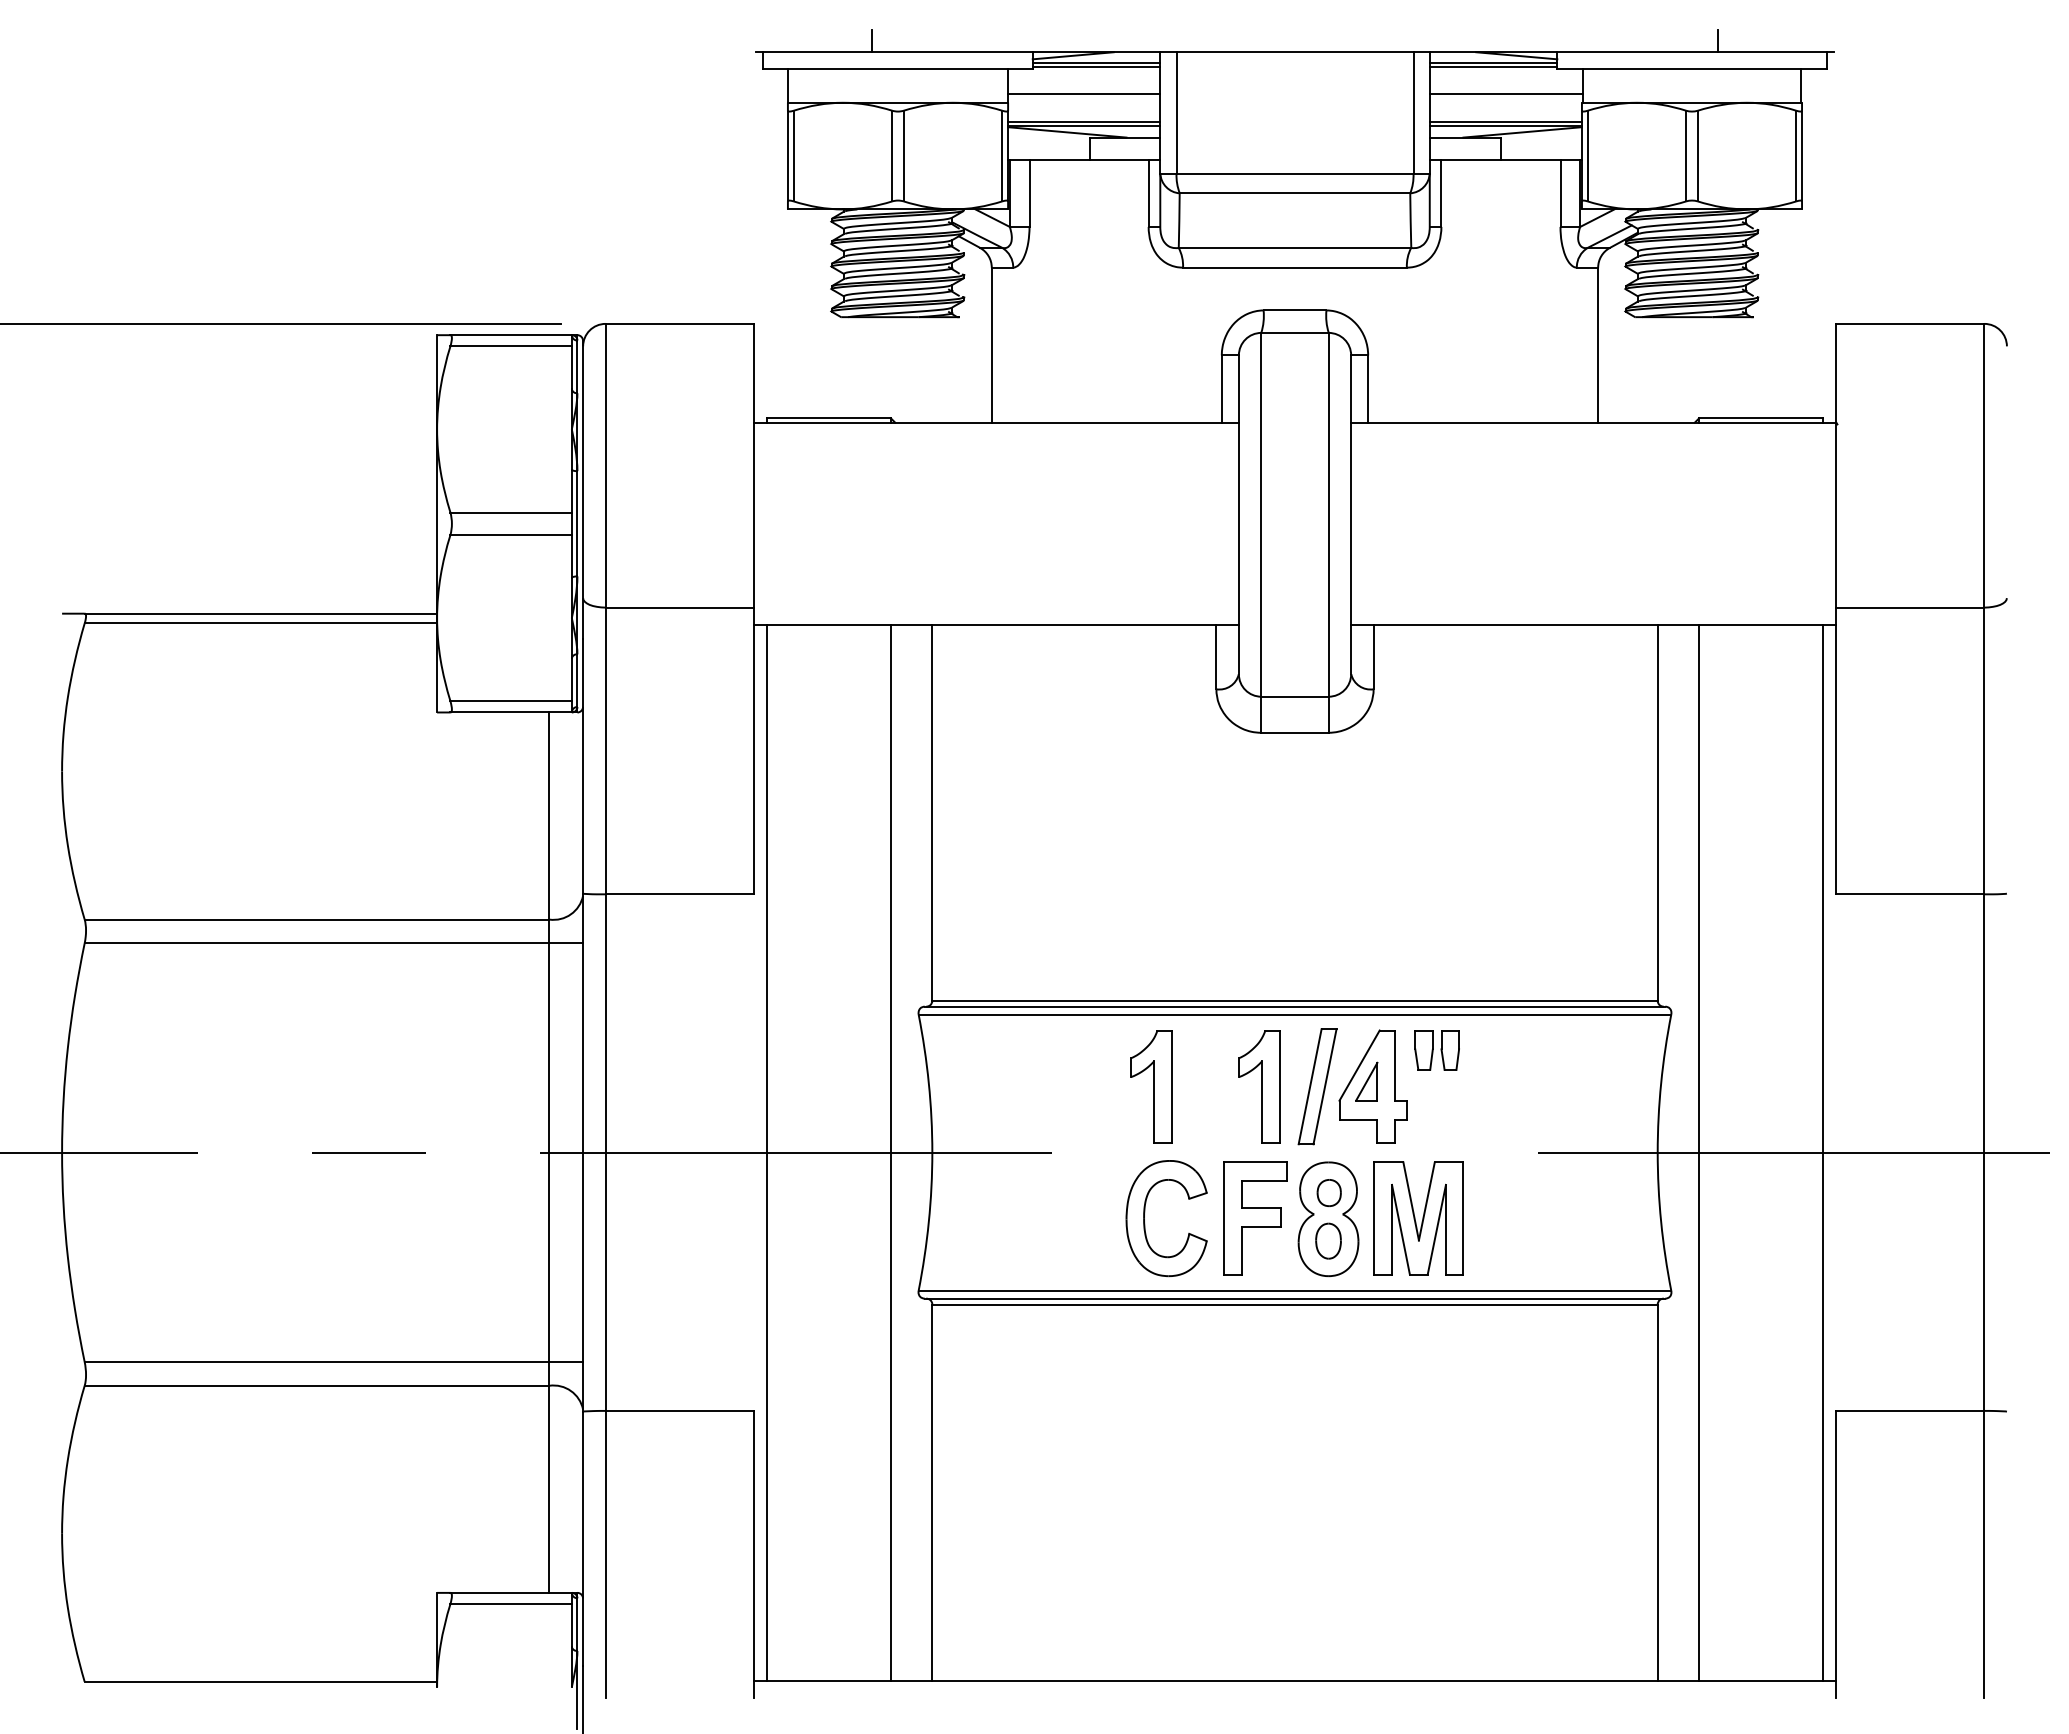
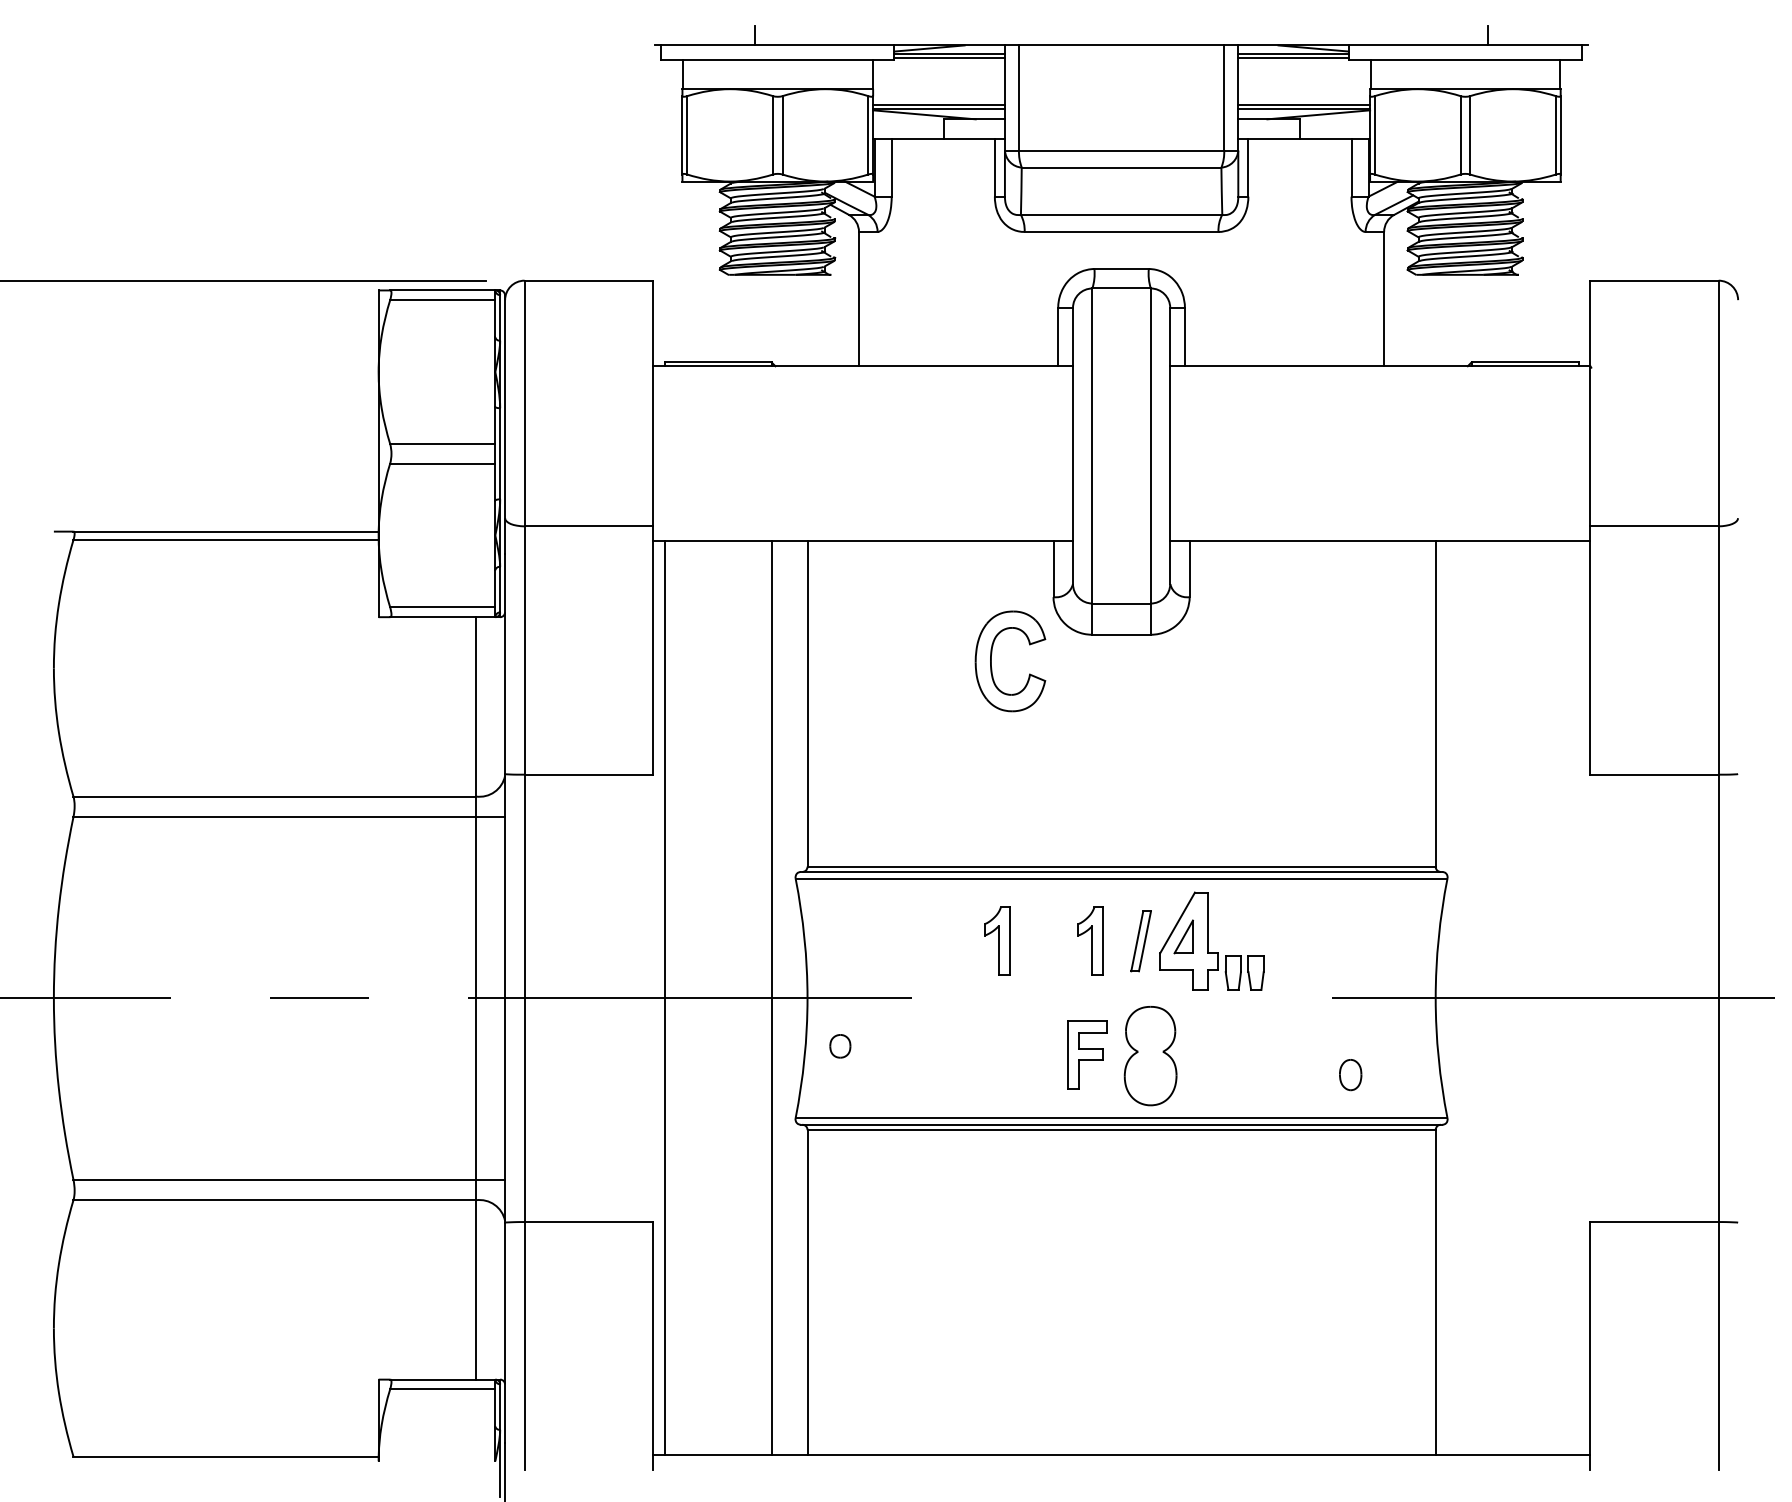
line: (1083, 94) -> (938, 82), removed
line: (1505, 94) -> (1303, 82), removed
part: (1436, 1050) -> (1244, 973), moved
part: (1151, 1086) -> (997, 941), size x0.7
part: (1259, 1086) -> (1090, 941), size x0.7
part: (1317, 1086) -> (1141, 941), size x0.6
line: (1699, 1152) -> (1471, 998), removed
line: (1822, 1152) -> (1578, 998), removed
part: (1328, 1192) -> (839, 1045), moved
part: (1255, 1218) -> (1087, 1055), size x0.7
part: (1418, 1218) -> (1228, 1055), removed
part: (1145, 1223) -> (992, 665), moved
part: (1328, 1240) -> (1350, 1074), moved

